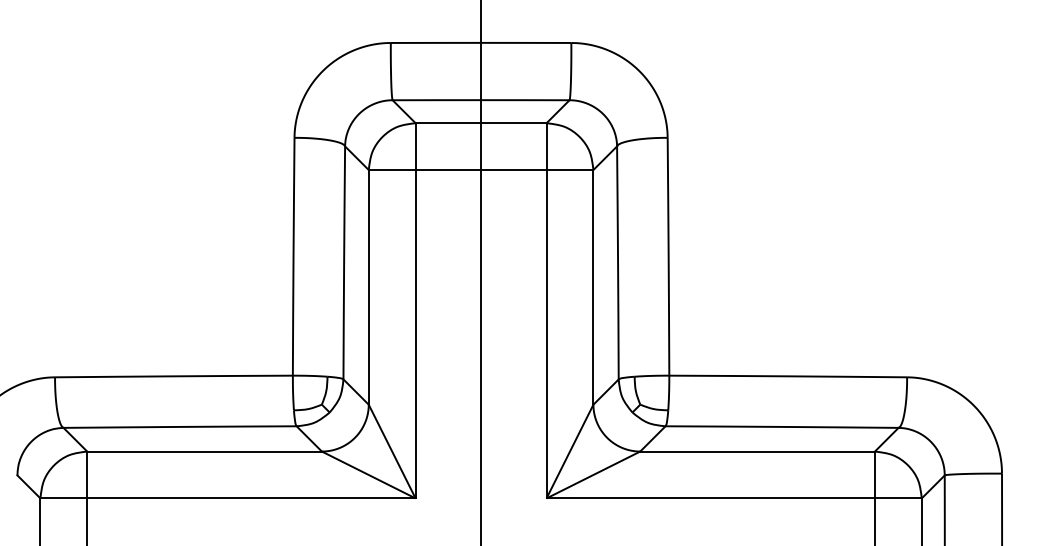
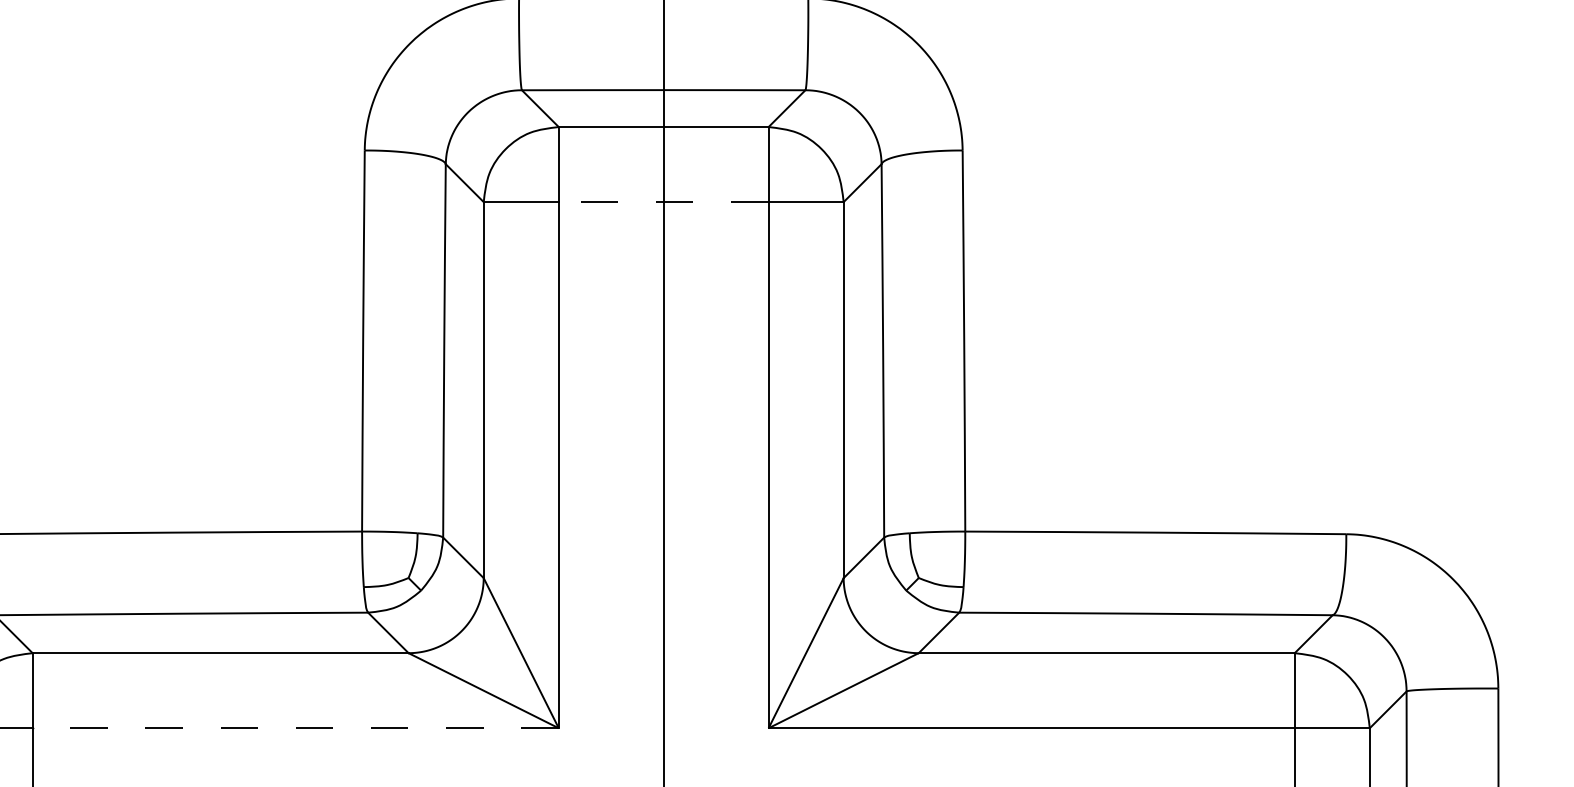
line: (480, 170) -> (662, 202), solid -> dashed
line: (250, 498) -> (294, 728), solid -> dashed

